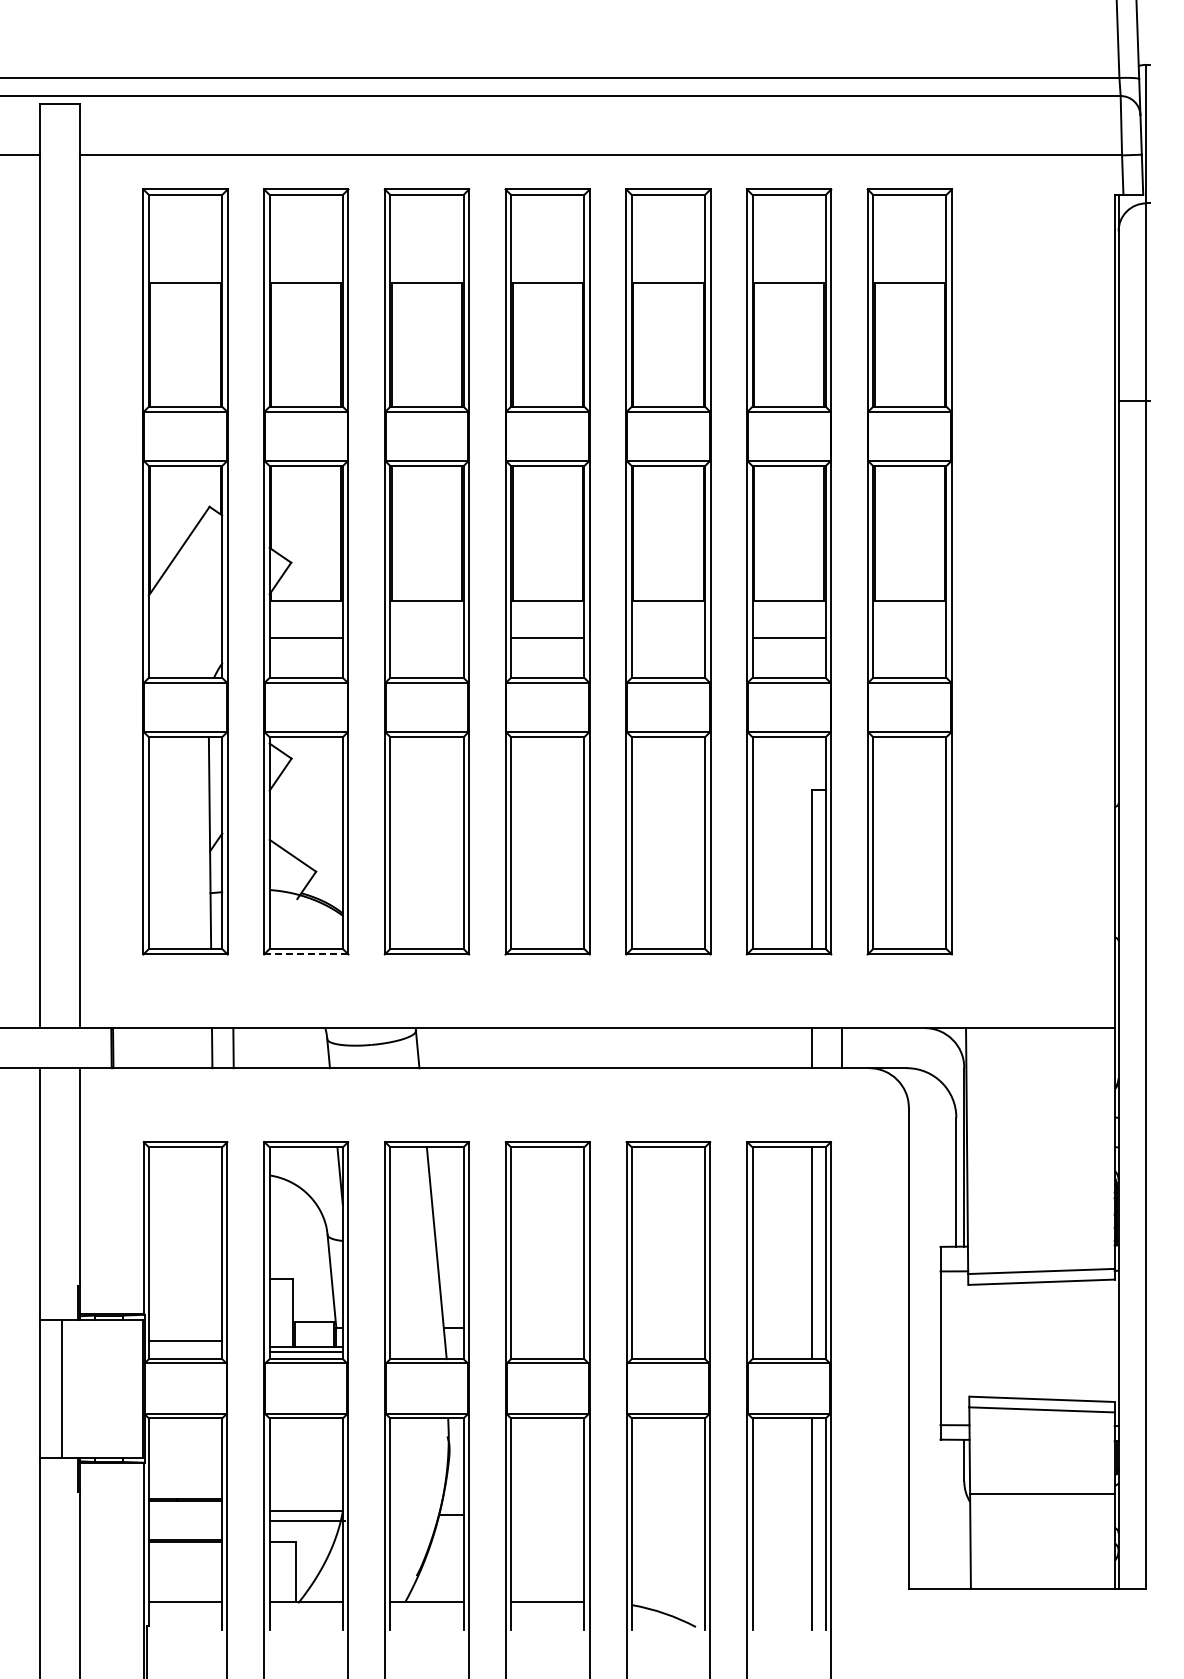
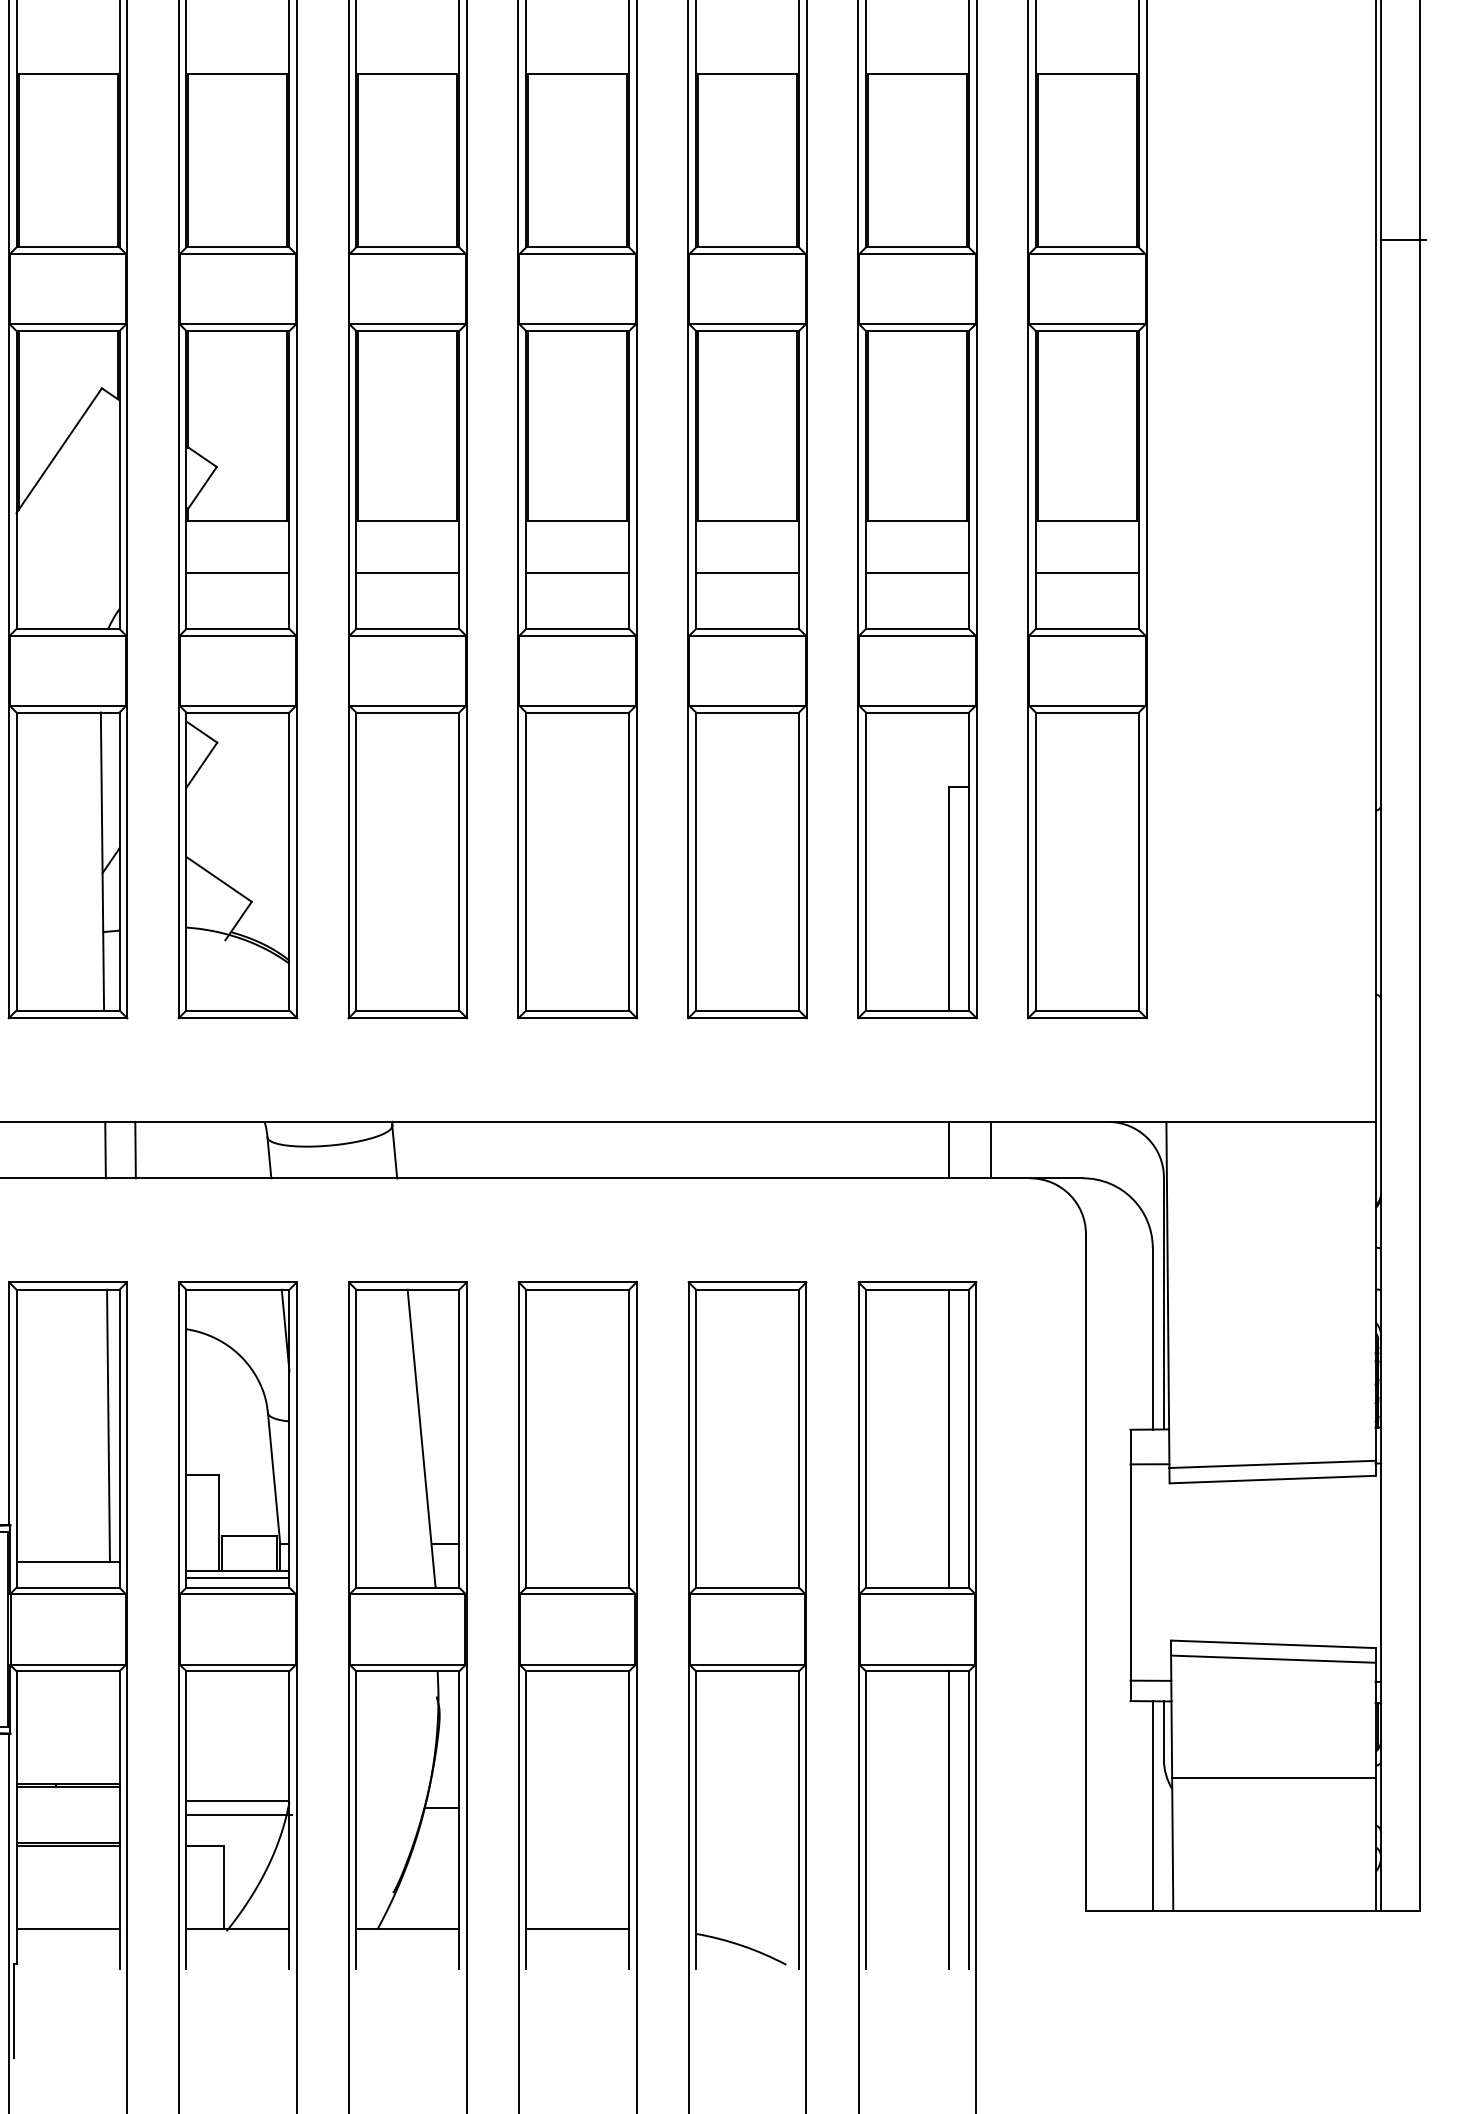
line: (426, 638) -> (407, 573), added
line: (668, 638) -> (747, 573), added
line: (909, 638) -> (1086, 573), added
line: (305, 954) -> (236, 1018), dashed -> solid
line: (214, 1243) -> (108, 1425), added
line: (956, 1513) -> (1152, 1805), added

